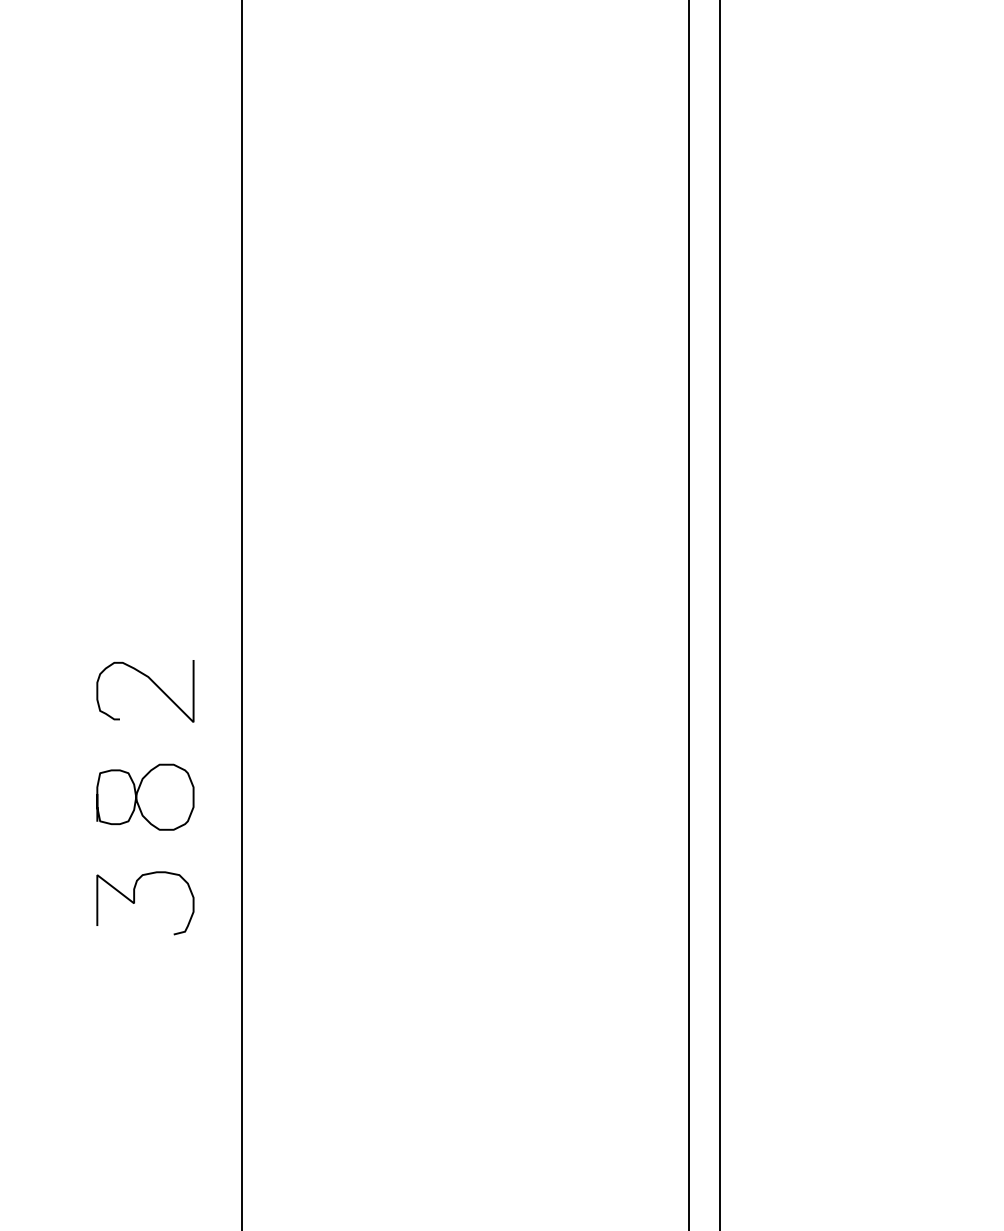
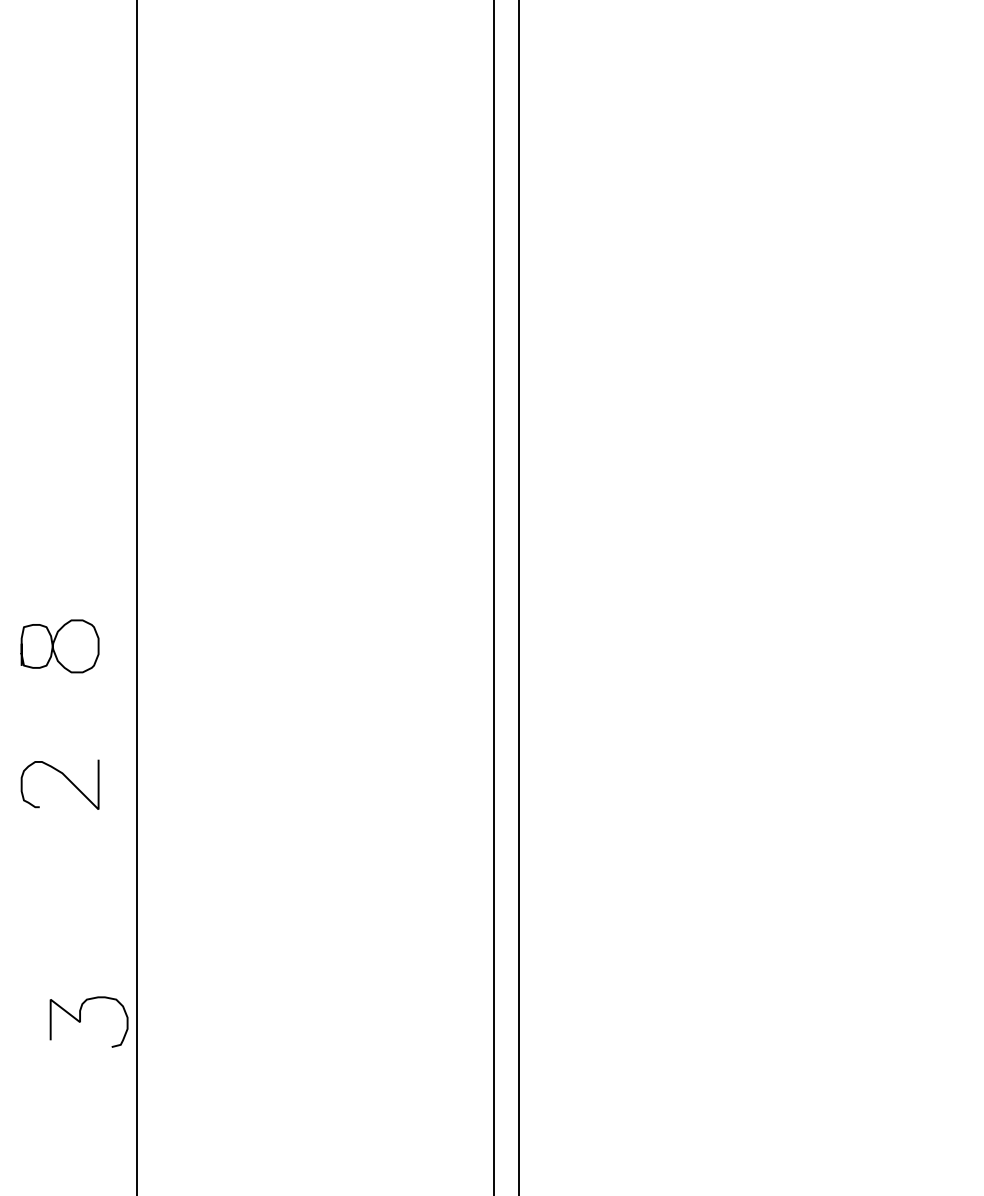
curve: (152, 682) -> (65, 777), moved
part: (144, 797) -> (59, 646), moved
curve: (134, 902) -> (80, 1021), moved

